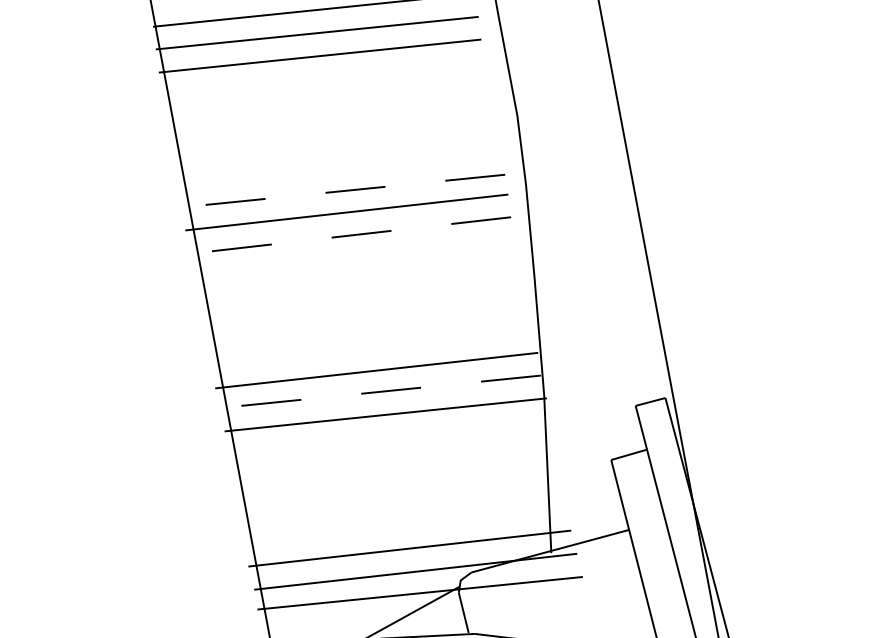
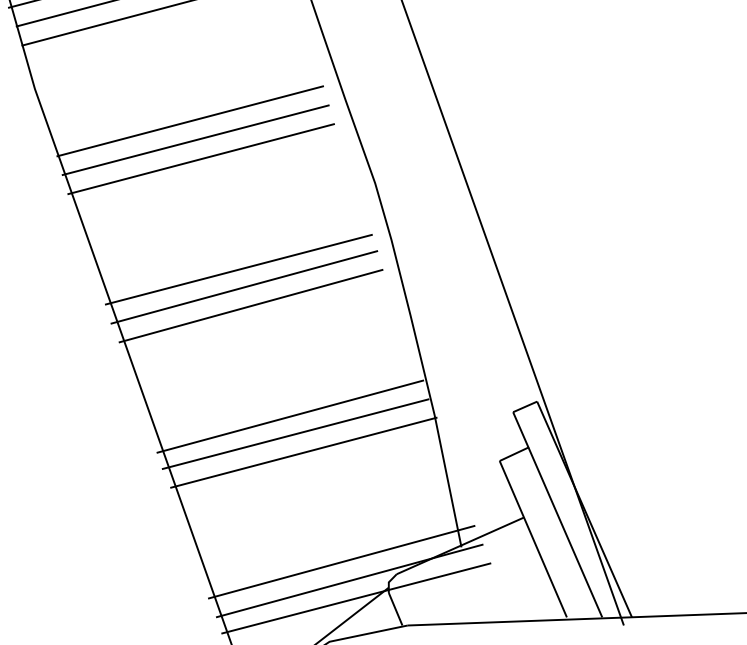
line: (343, 190) -> (238, 269), dashed -> solid
line: (350, 235) -> (250, 306), dashed -> solid
line: (379, 392) -> (295, 434), dashed -> solid

